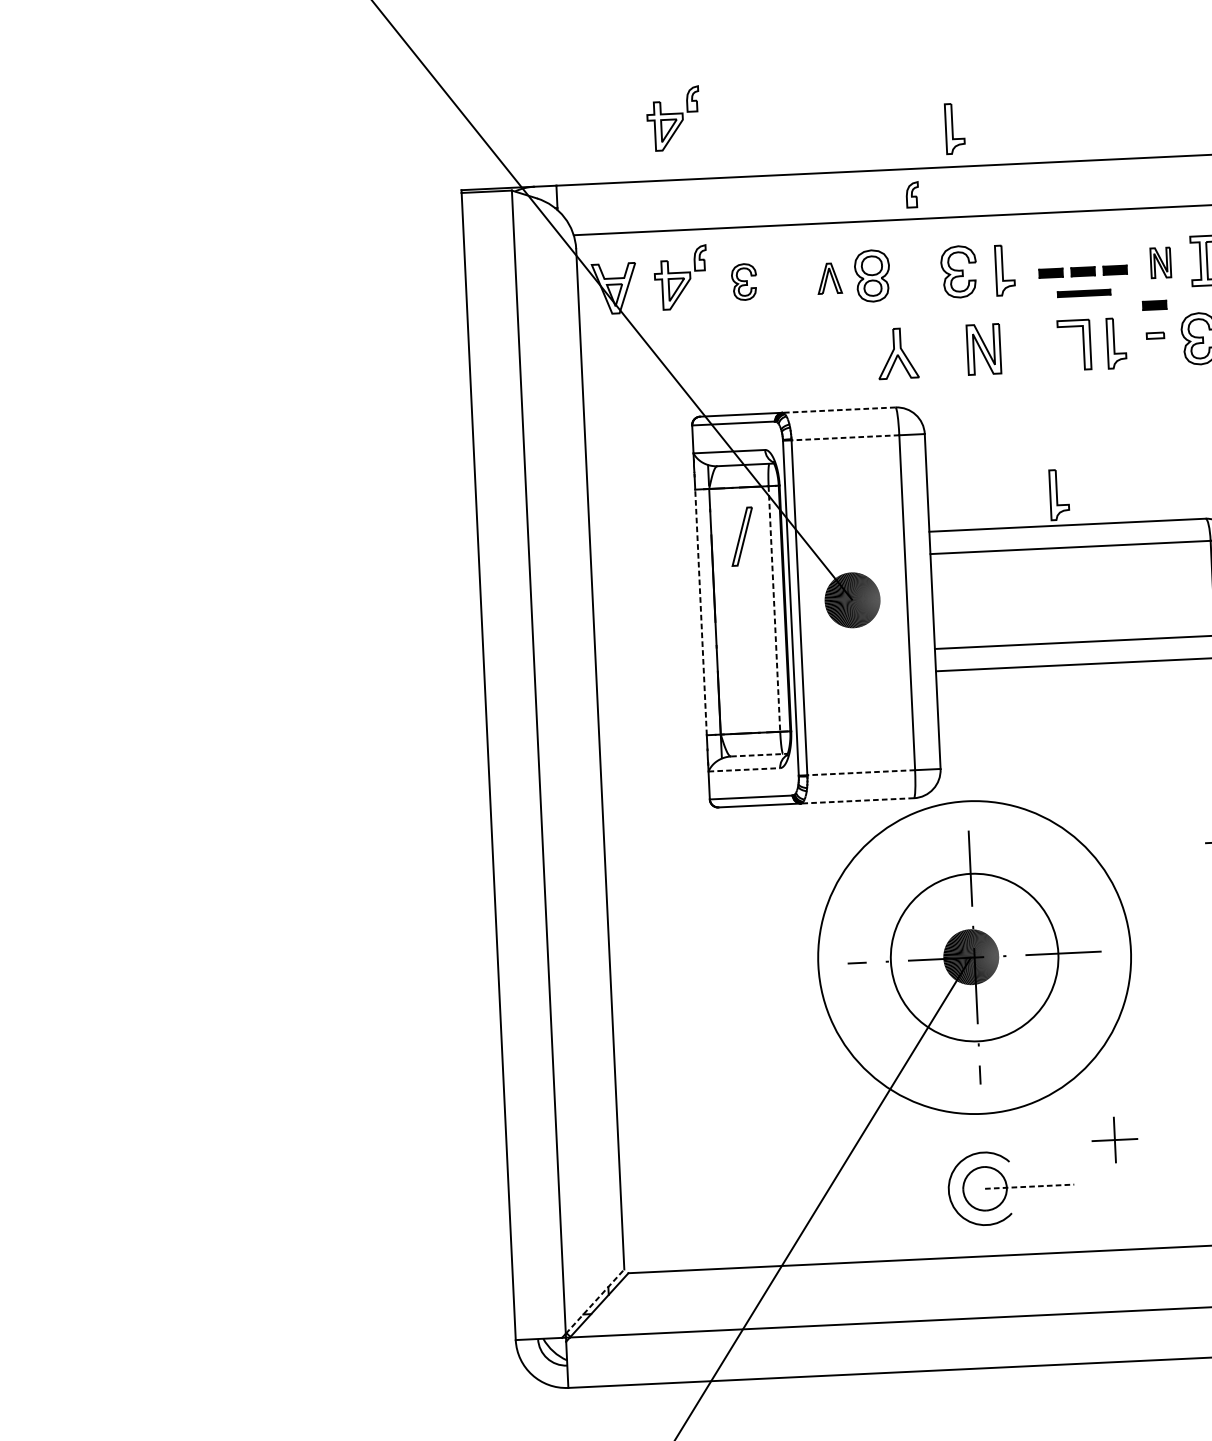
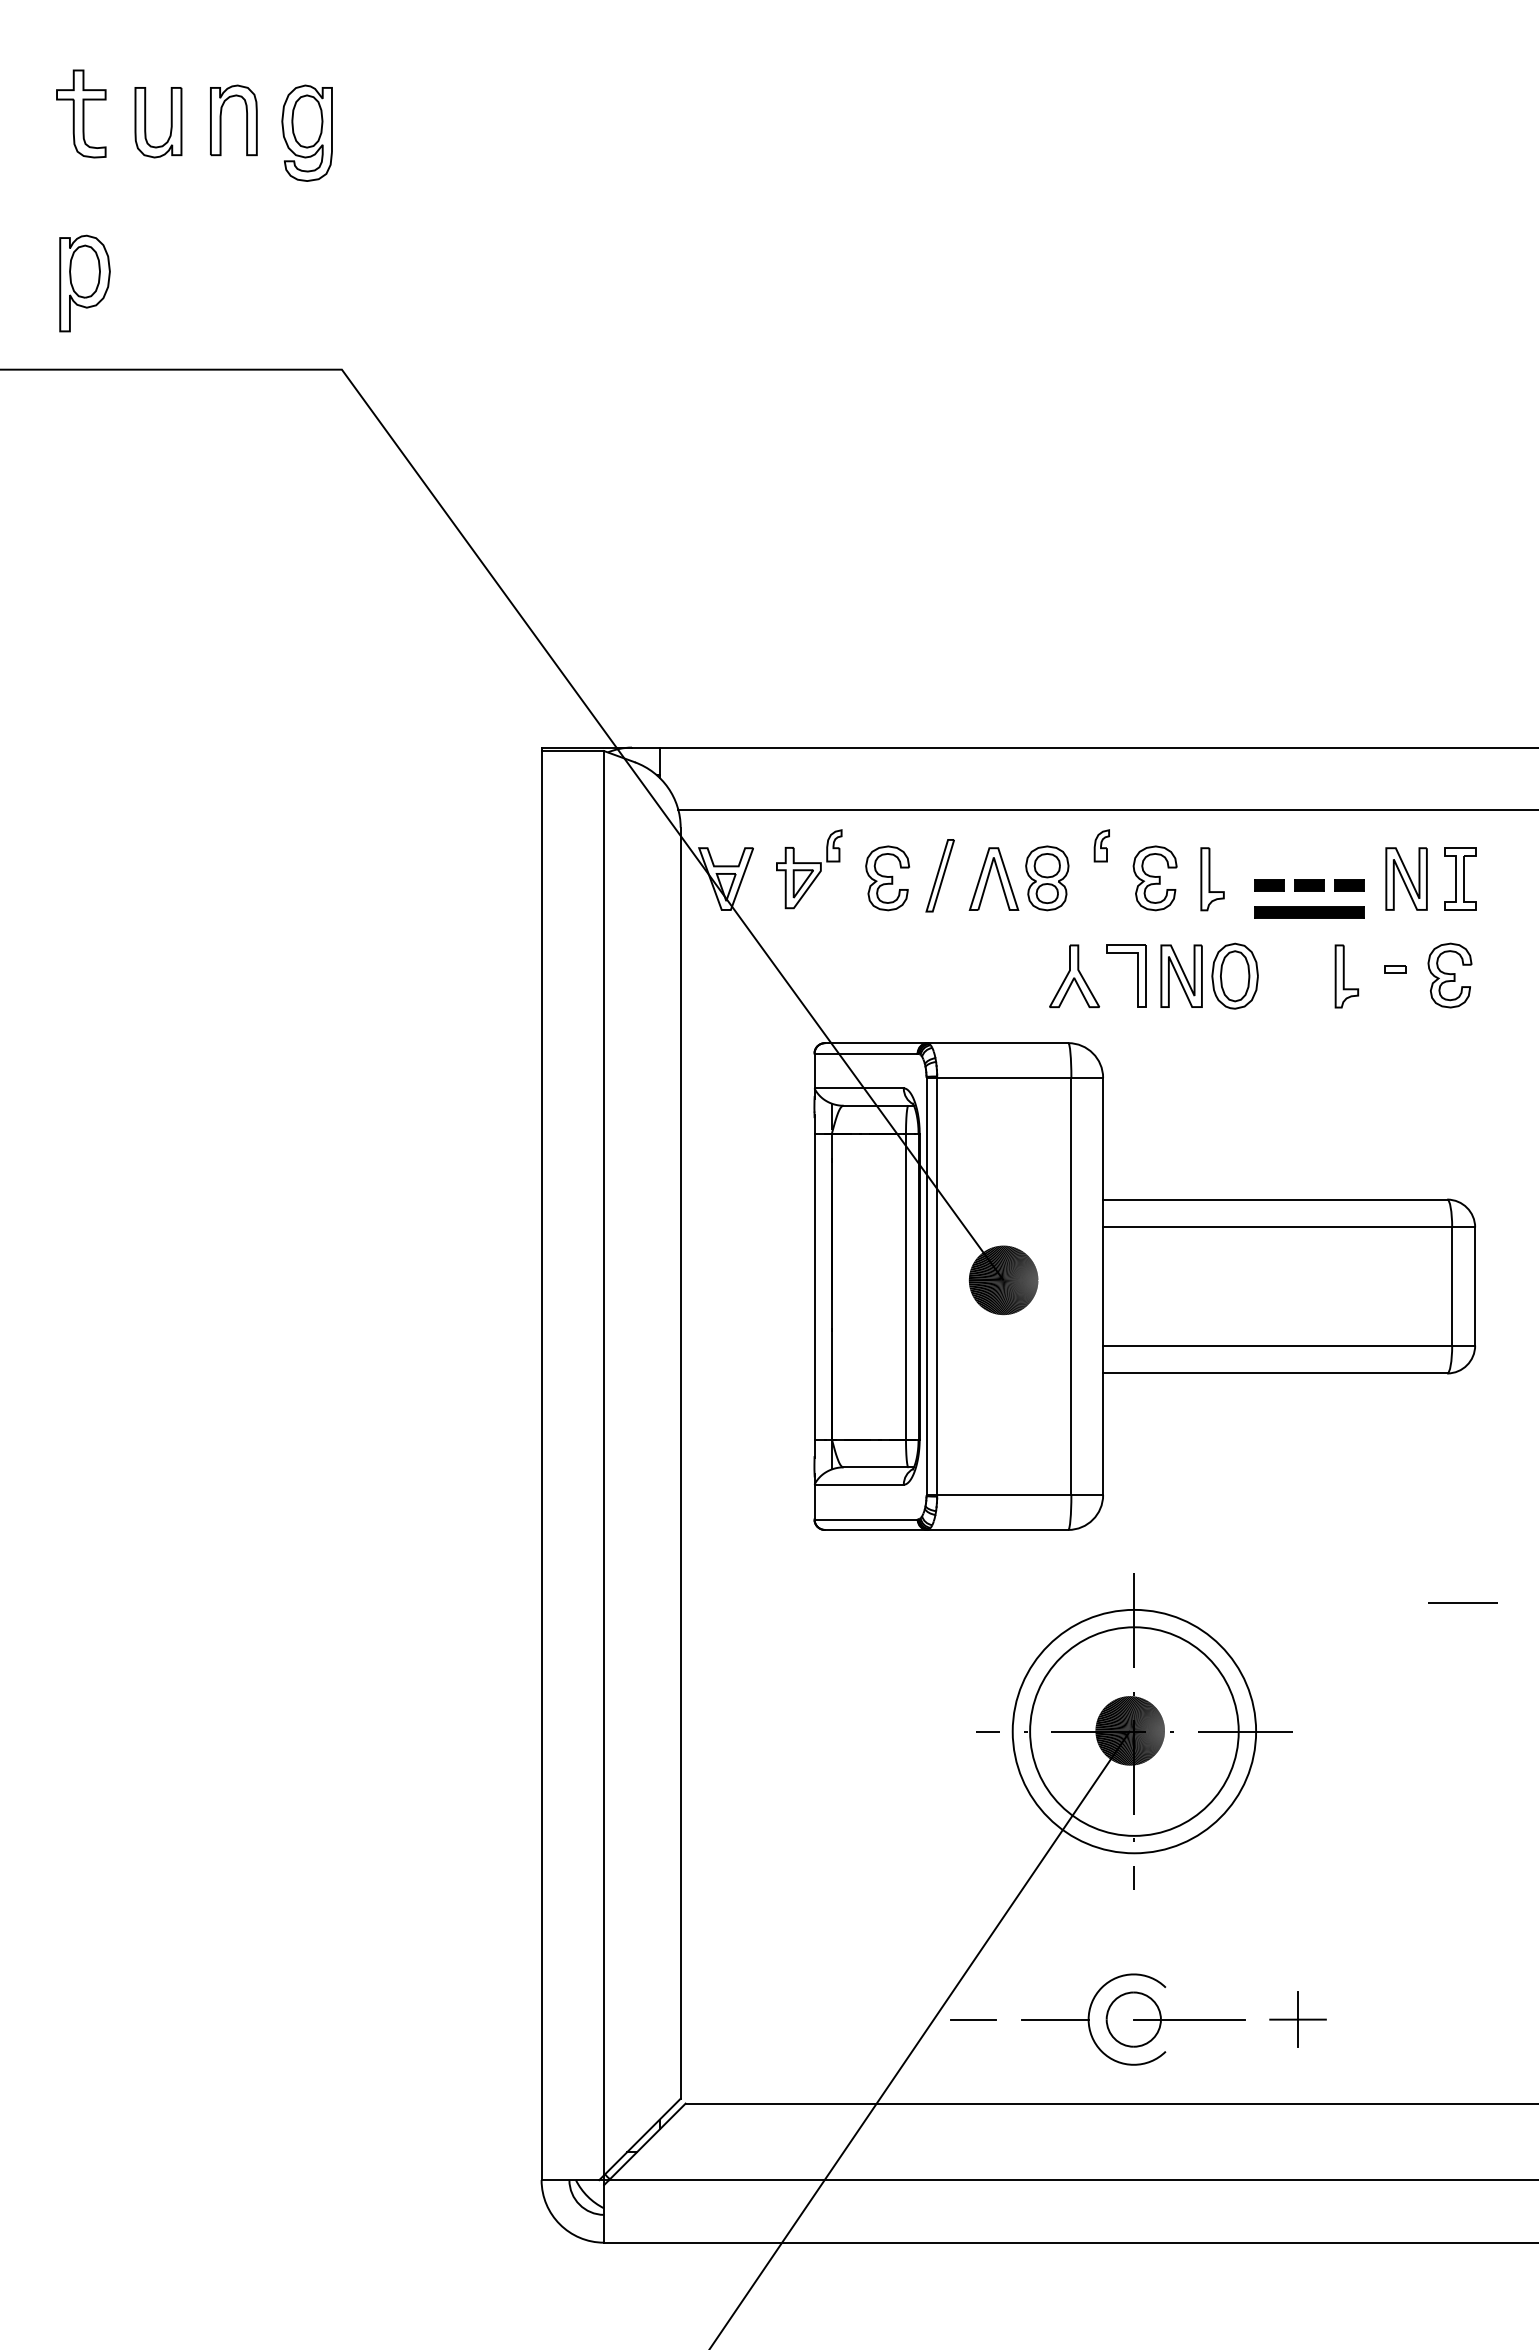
part: (673, 118) -> (809, 671), removed
part: (954, 129) -> (1158, 700), removed
part: (912, 194) -> (1101, 845), moved
part: (1160, 262) -> (1406, 878), size x1.67
part: (829, 278) -> (993, 878), size x1.67
part: (744, 282) -> (887, 878), size x1.43
part: (1084, 293) -> (1309, 912), size x1.67
part: (1154, 305) -> (1396, 931), removed
part: (1083, 344) -> (1137, 975), moved
part: (1026, 346) -> (1234, 975), added
line: (838, 410) -> (997, 1043), dashed -> solid
line: (844, 437) -> (1003, 1077), dashed -> solid
part: (1059, 494) -> (1266, 1161), removed
part: (741, 536) -> (939, 875), moved
line: (774, 608) -> (905, 1286), dashed -> solid
line: (700, 612) -> (814, 1286), dashed -> solid
line: (760, 755) -> (879, 1467), dashed -> solid
line: (744, 769) -> (859, 1484), dashed -> solid
line: (860, 773) -> (1003, 1495), dashed -> solid
line: (857, 800) -> (997, 1529), dashed -> solid
circle: (974, 957) -> (1134, 1731), size x0.62
part: (1114, 1139) -> (1297, 2019), moved
line: (1029, 1186) -> (1189, 2019), dashed -> solid
line: (922, 1191) -> (1055, 2019), added
line: (856, 1194) -> (973, 2019), added
line: (595, 1301) -> (642, 2136), dashed -> solid

